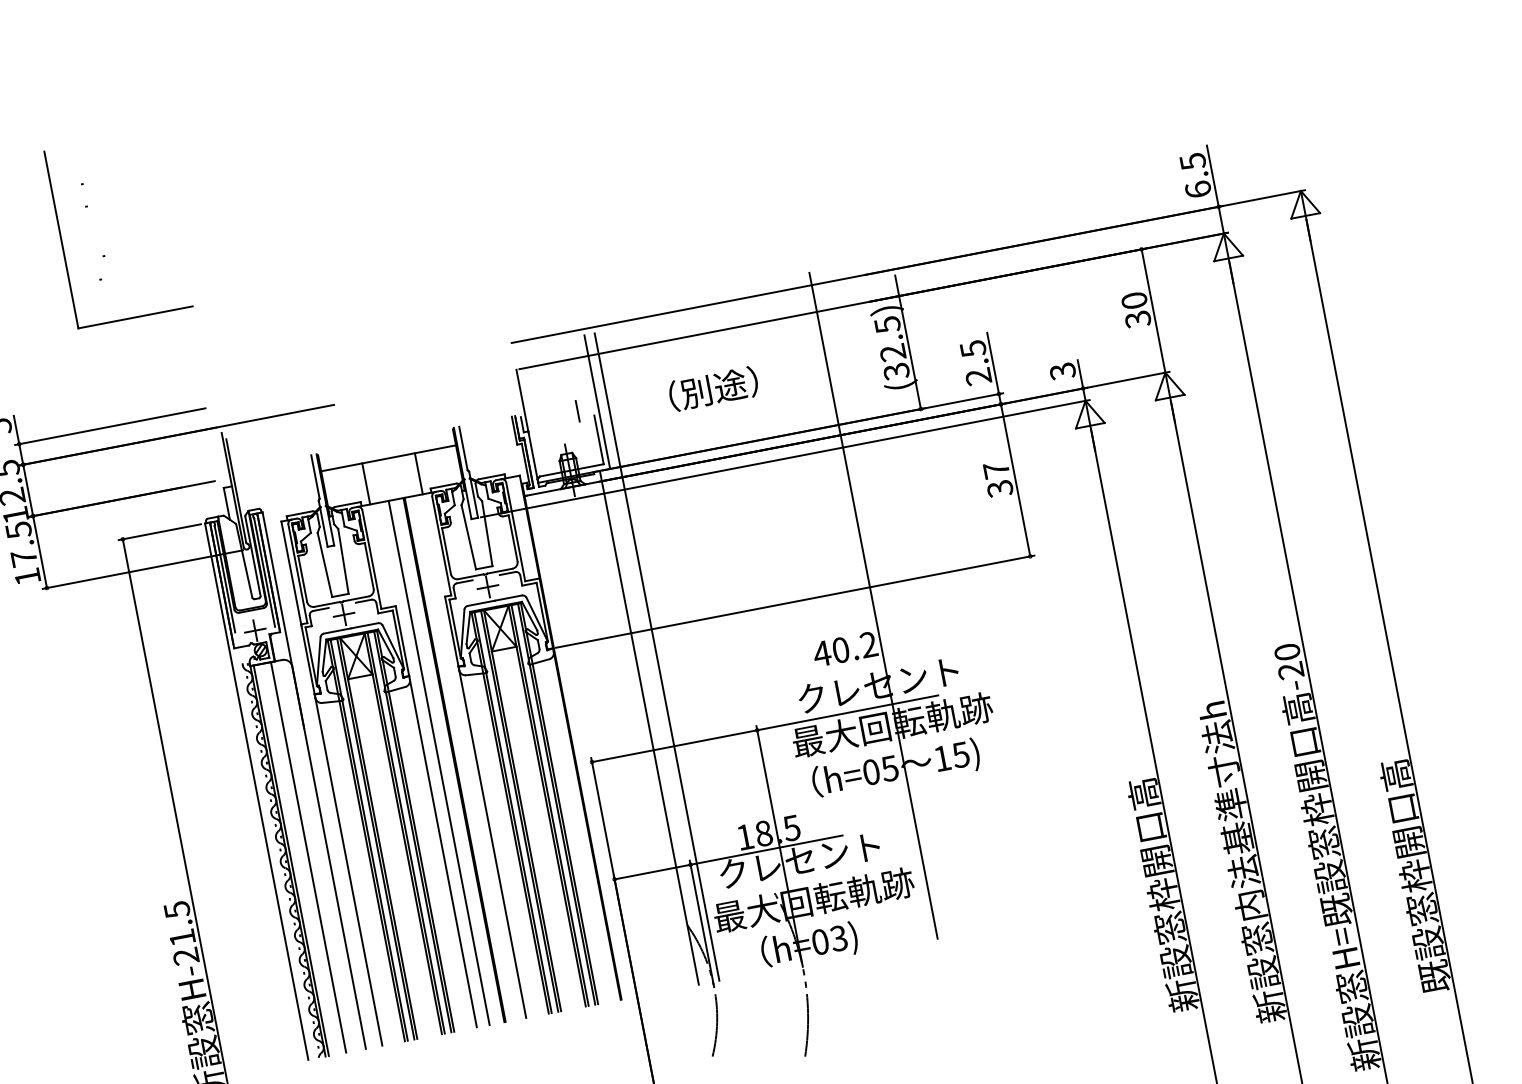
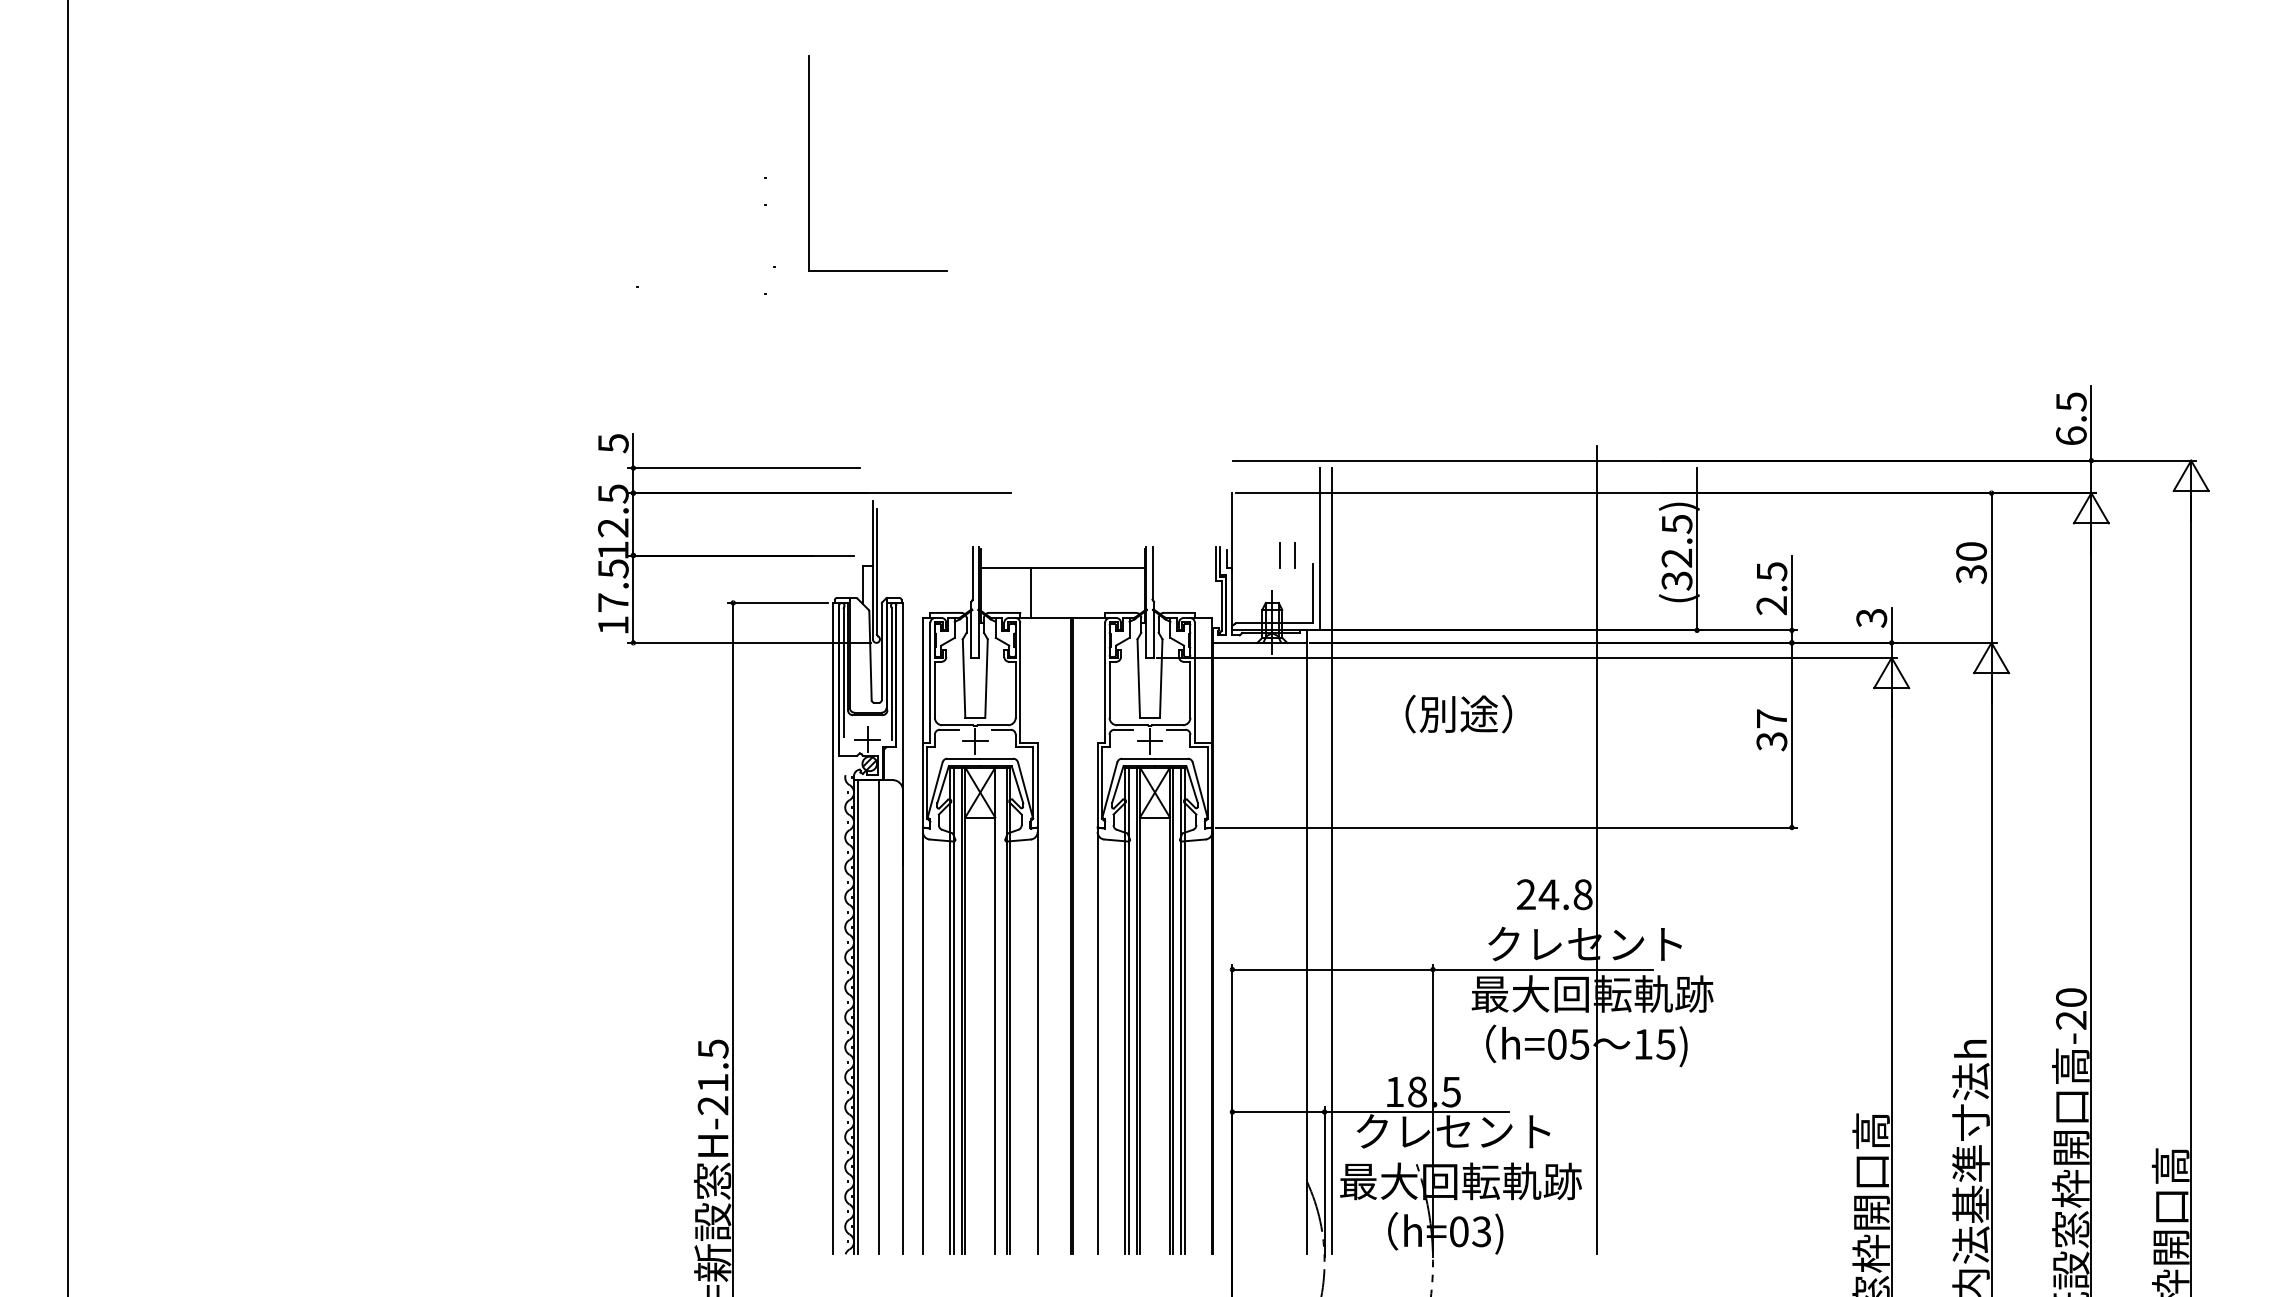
part: (62, 239) -> (809, 163), moved
text: (713, 389) -> (1458, 714), moved
line: (565, 413) -> (1279, 555), added
line: (418, 473) -> (1094, 592), removed
text: (845, 649) -> (1554, 894), 40.2 -> 24.8
line: (439, 762) -> (1053, 935), removed
line: (405, 832) -> (998, 1010), removed

